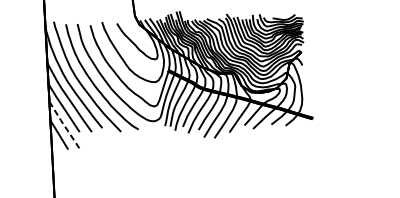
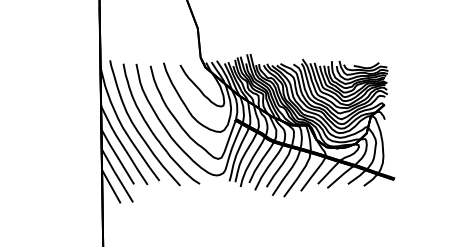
line: (63, 124) -> (116, 175), dashed -> solid

